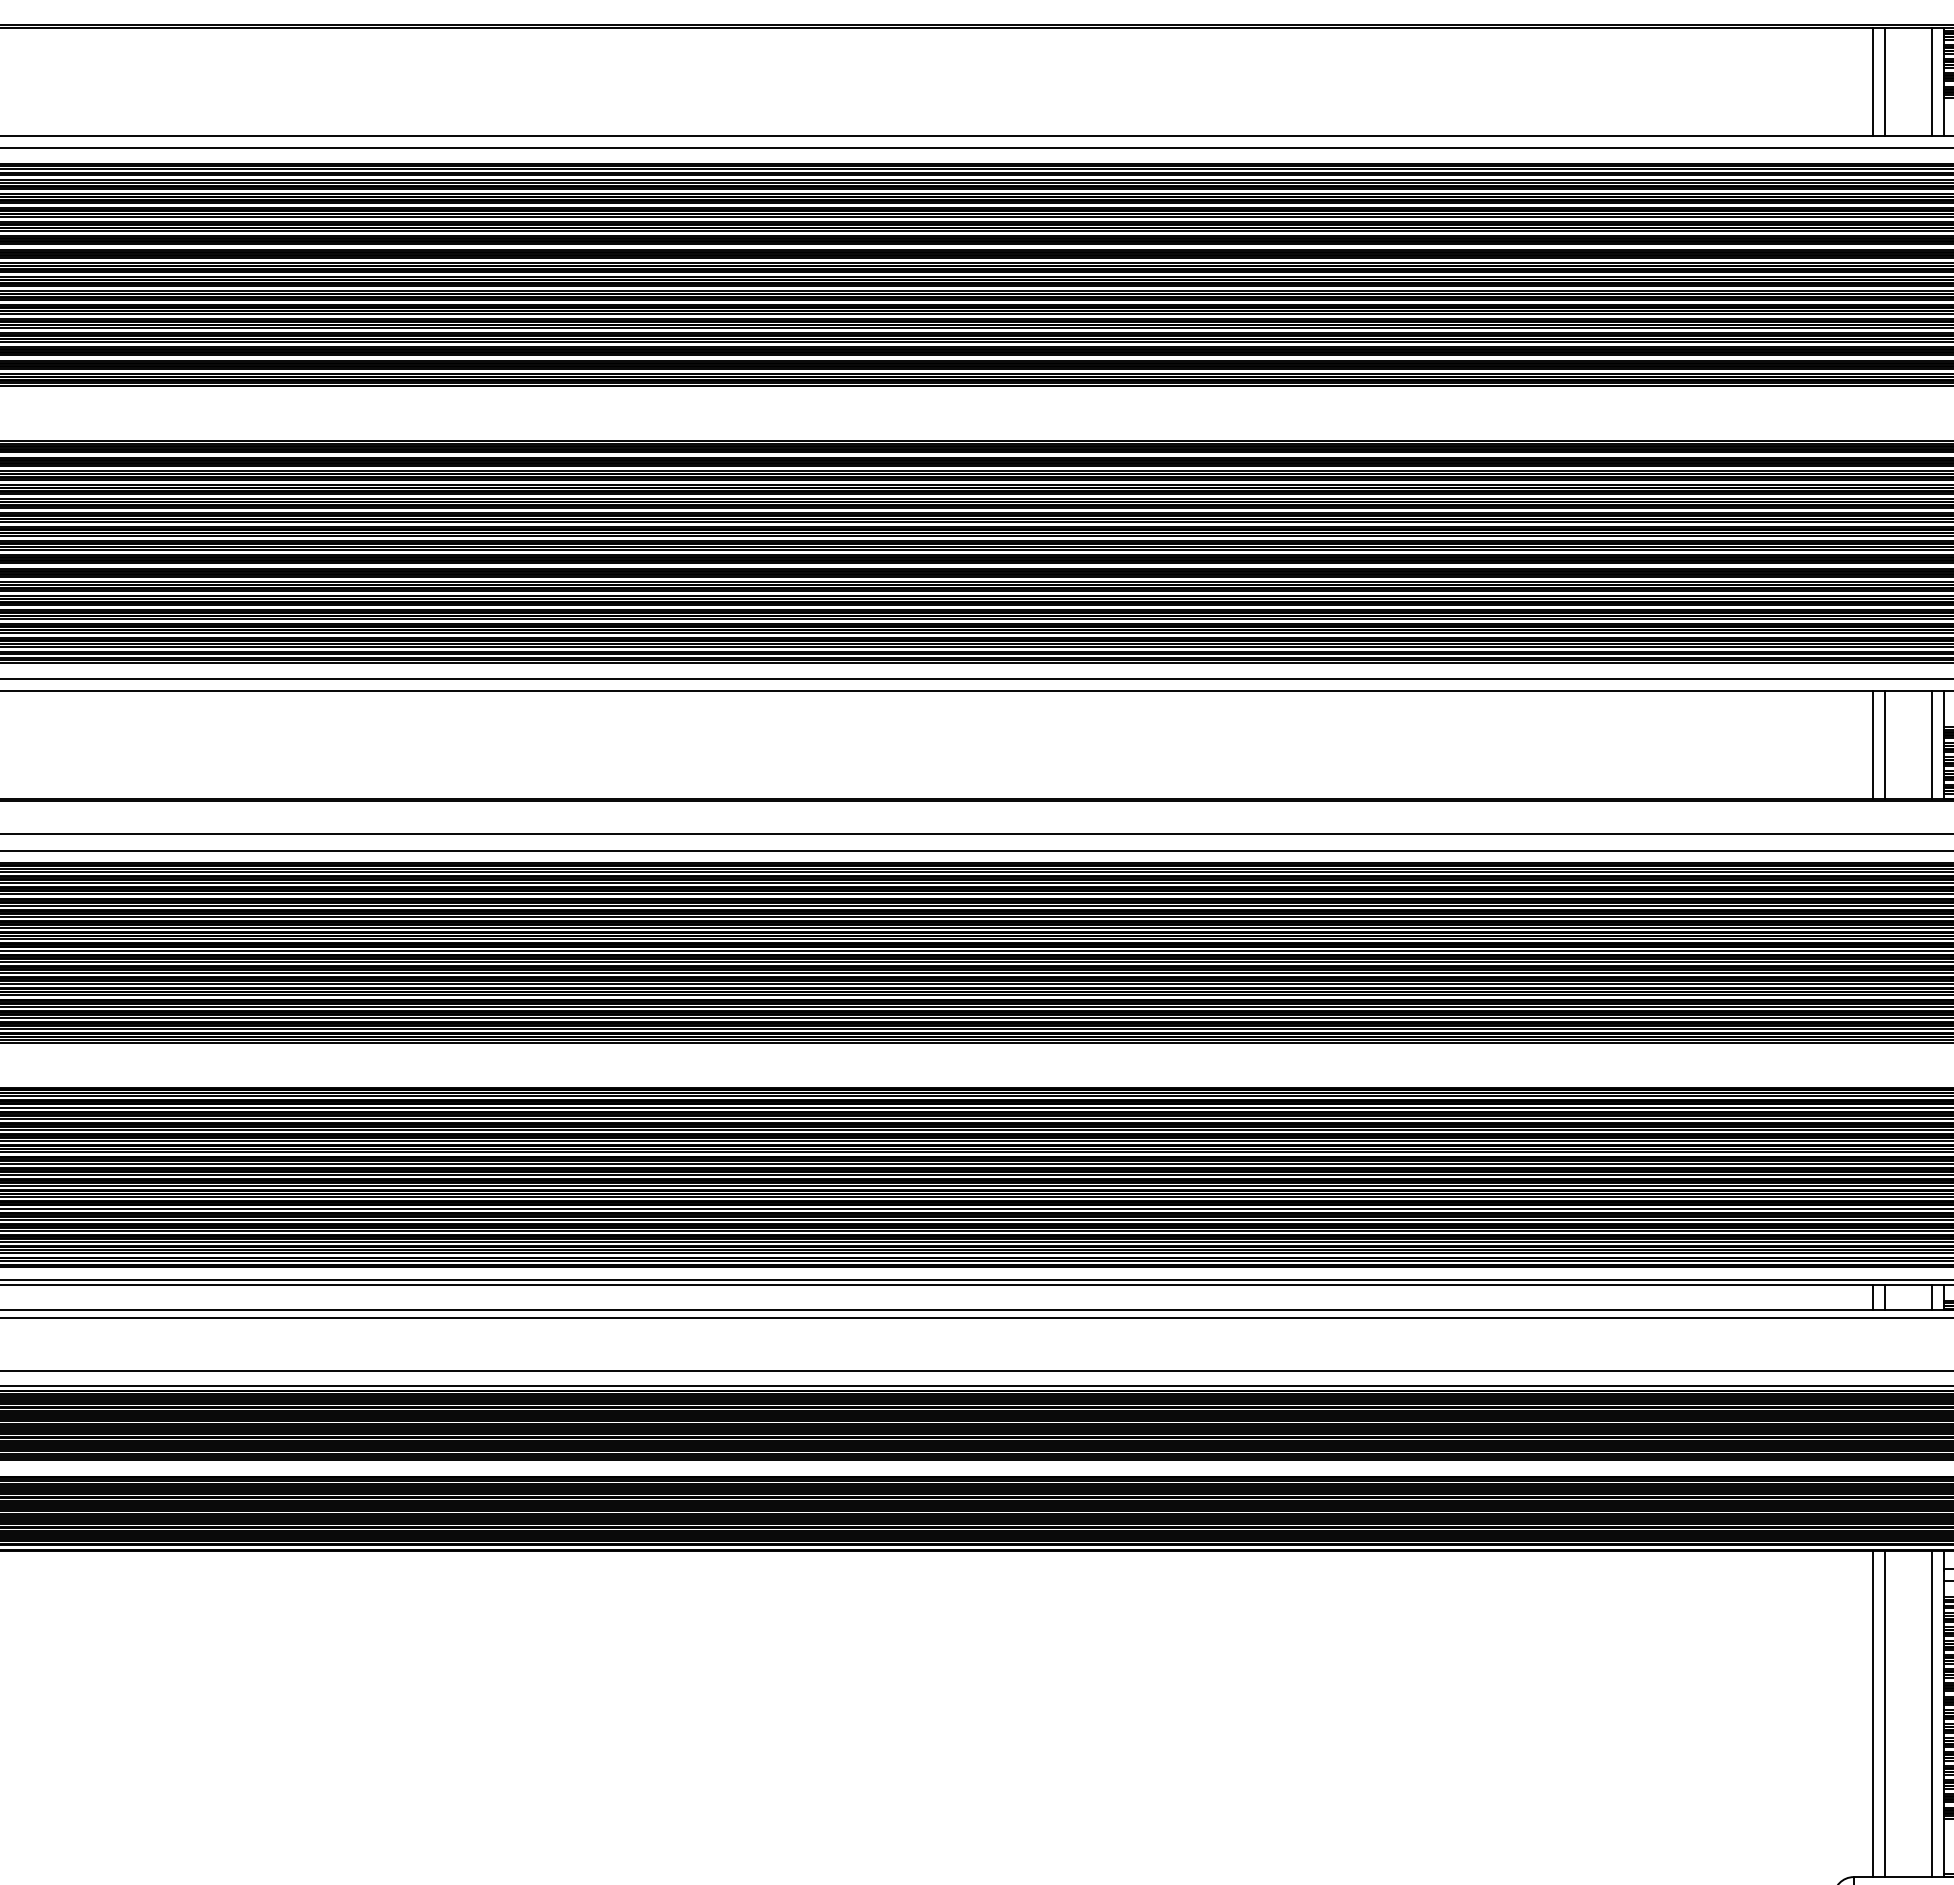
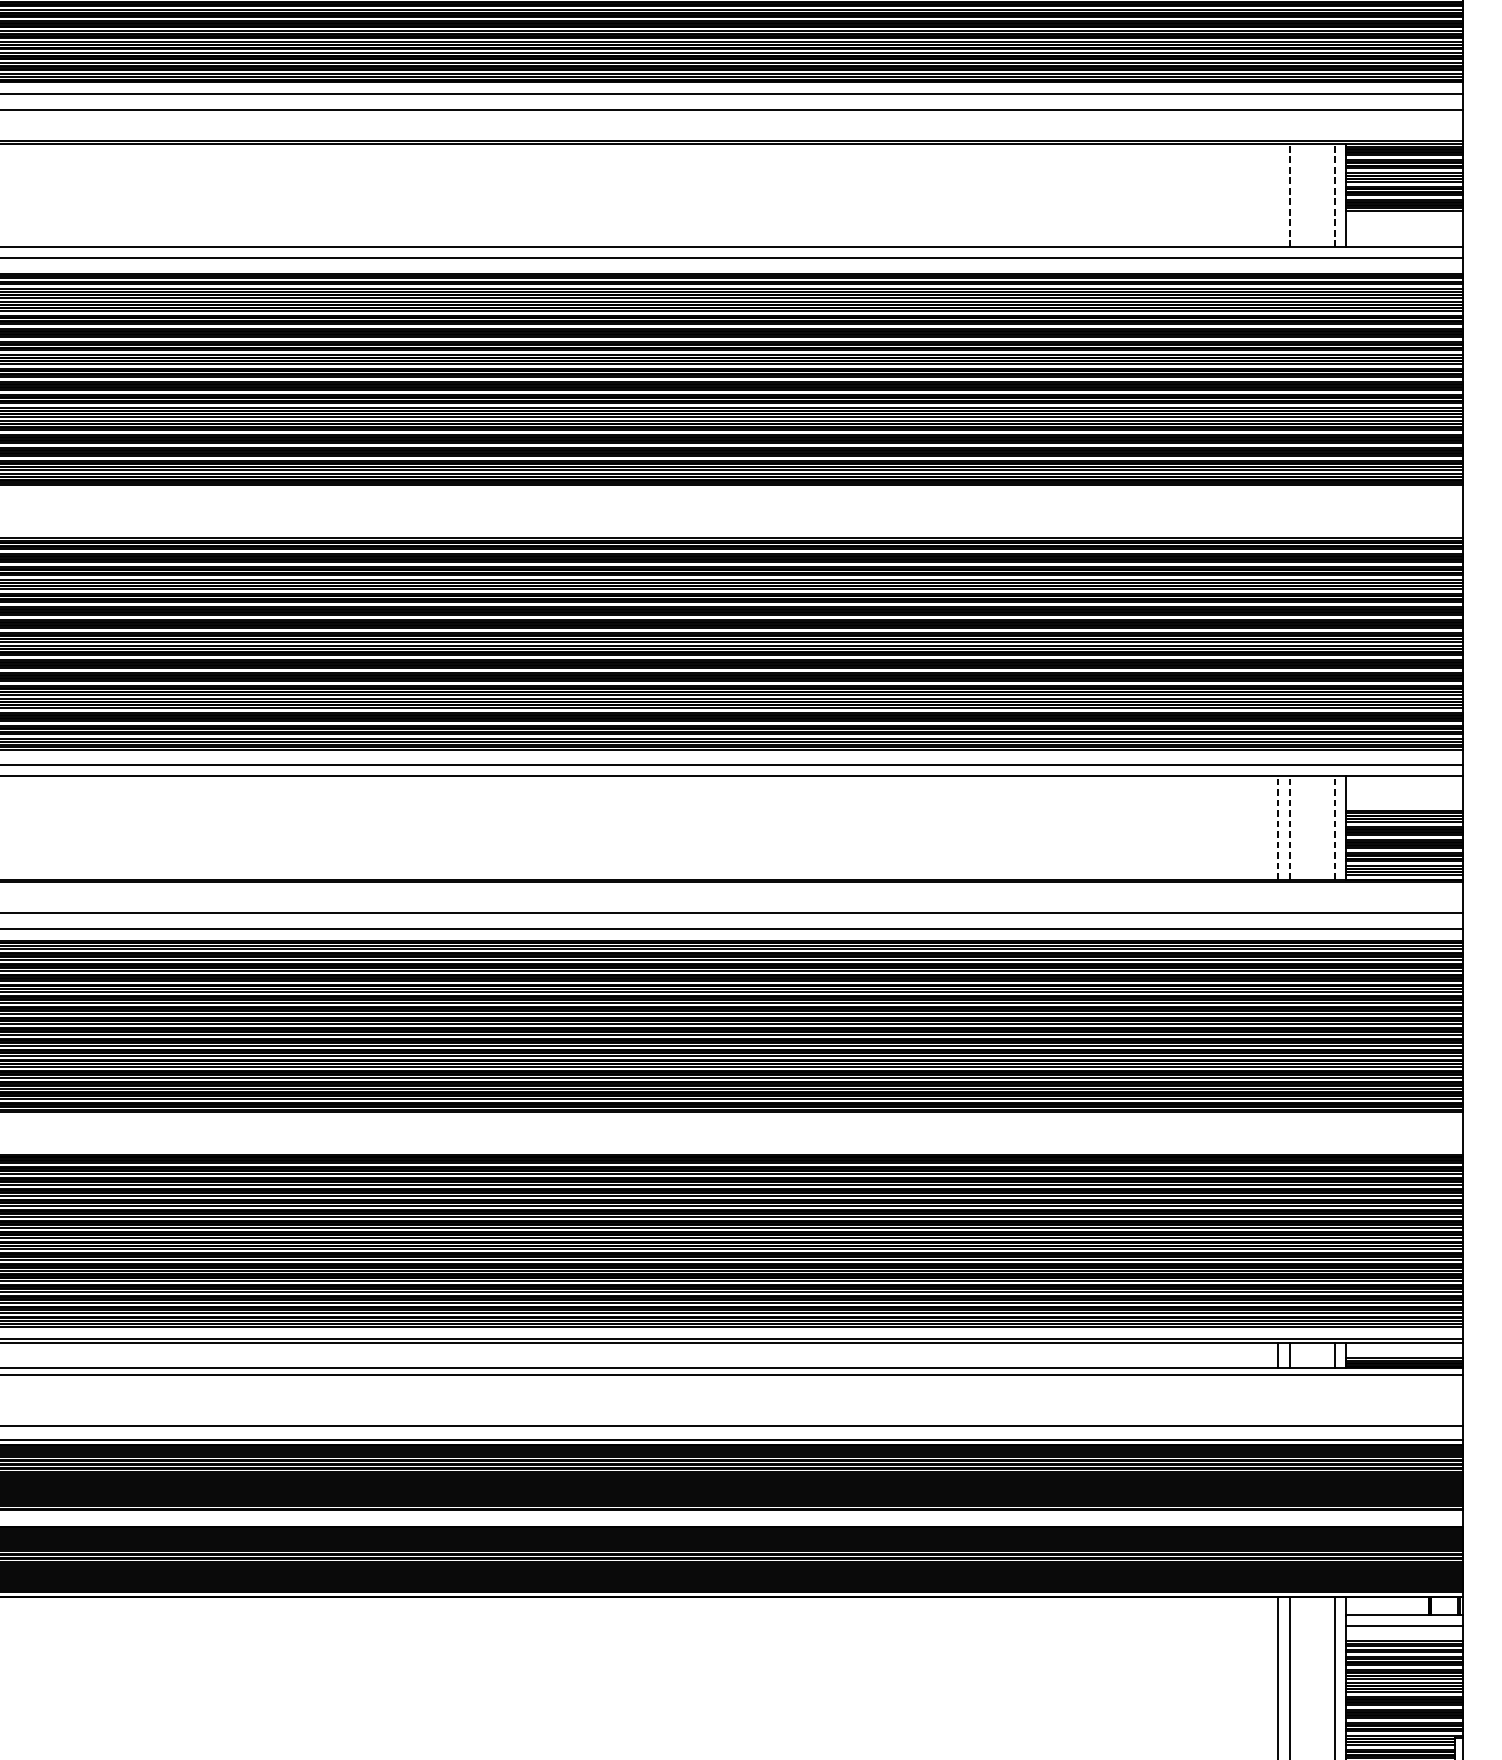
line: (1872, 81) -> (1278, 194), removed
line: (1884, 81) -> (1289, 194), solid -> dashed
line: (1932, 81) -> (1335, 194), solid -> dashed
line: (1872, 744) -> (1278, 827), solid -> dashed
line: (1884, 744) -> (1289, 827), solid -> dashed
line: (1932, 744) -> (1335, 827), solid -> dashed

